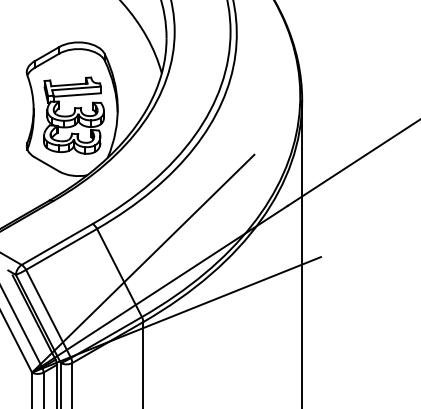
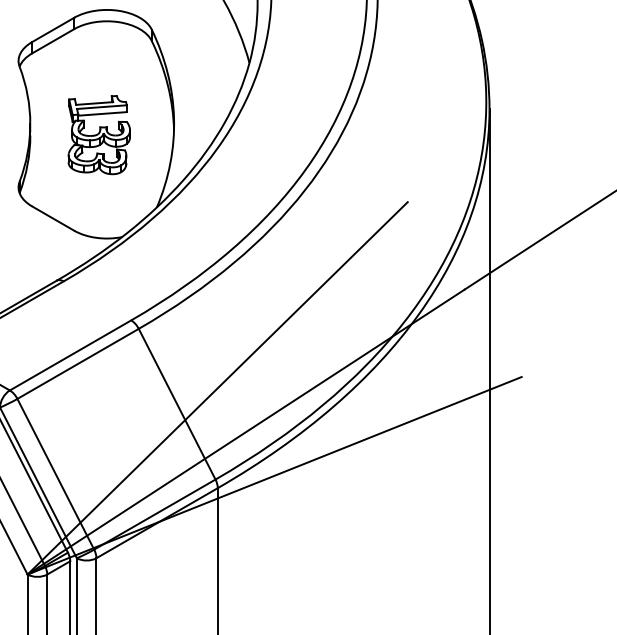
part: (73, 115) -> (98, 134), size x0.6

